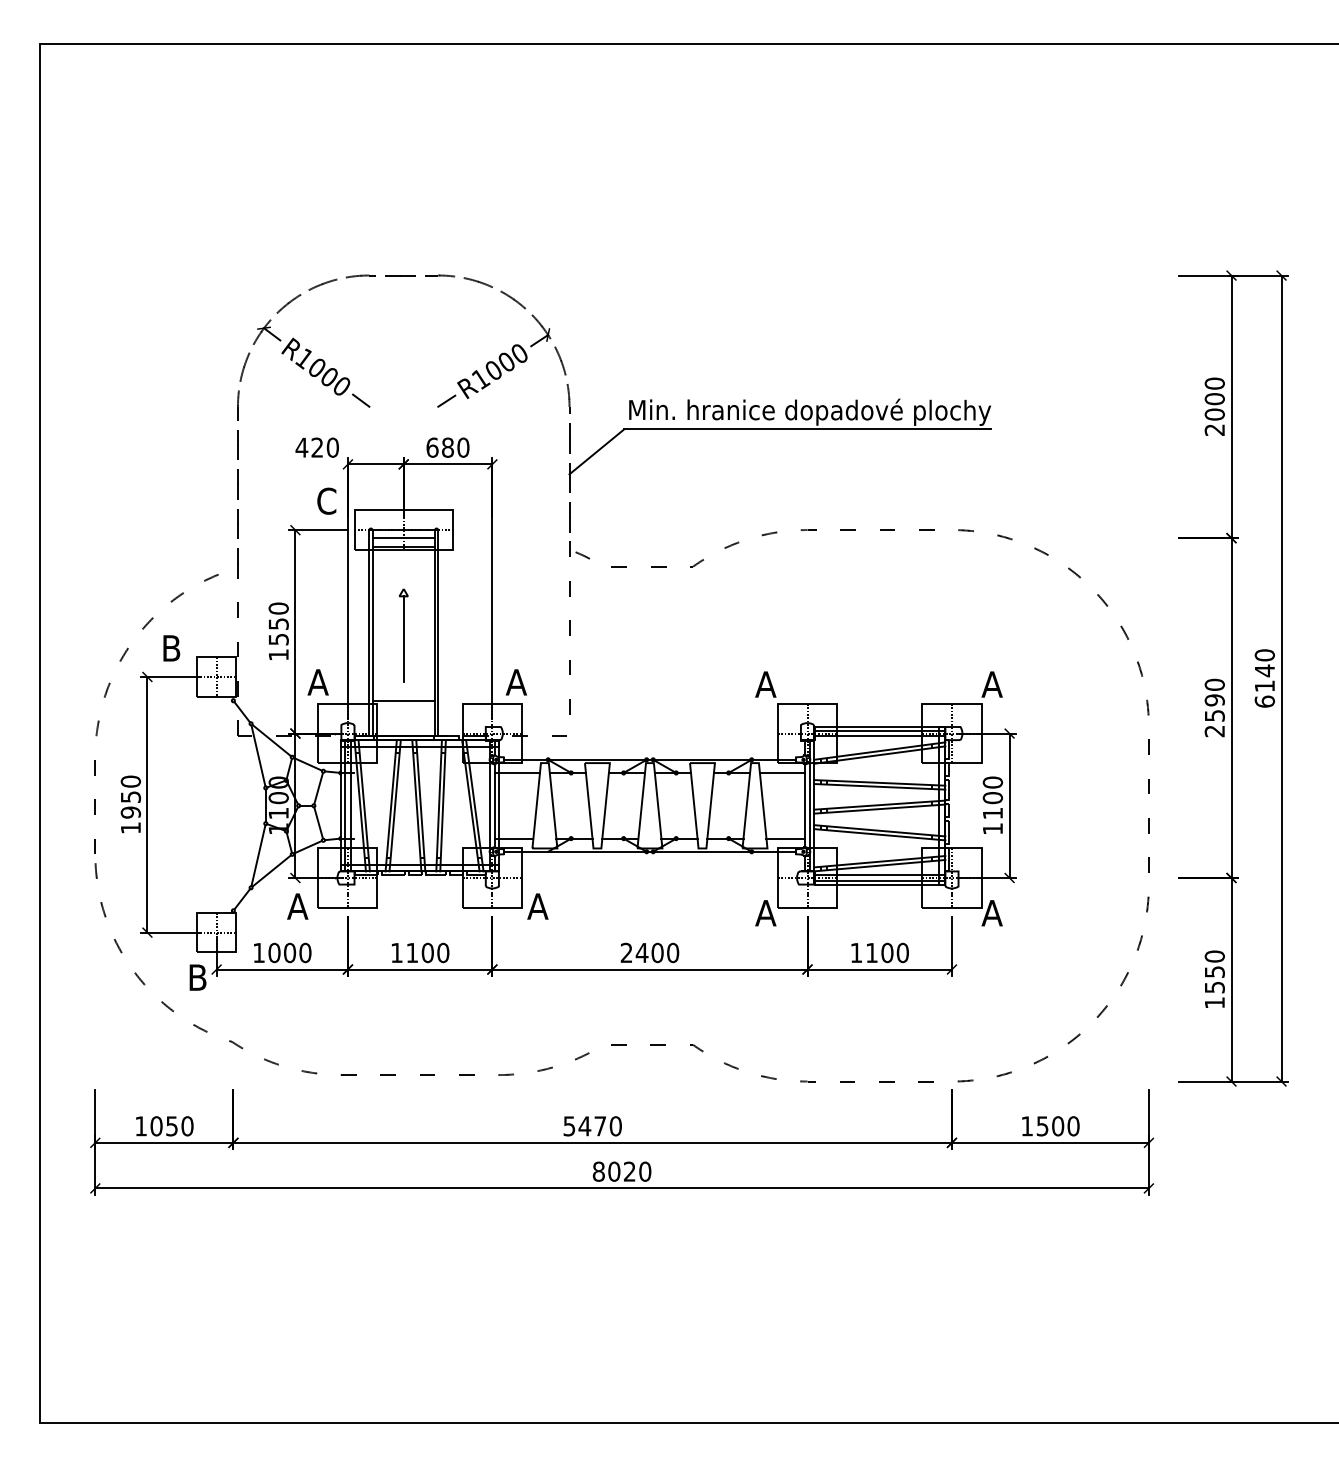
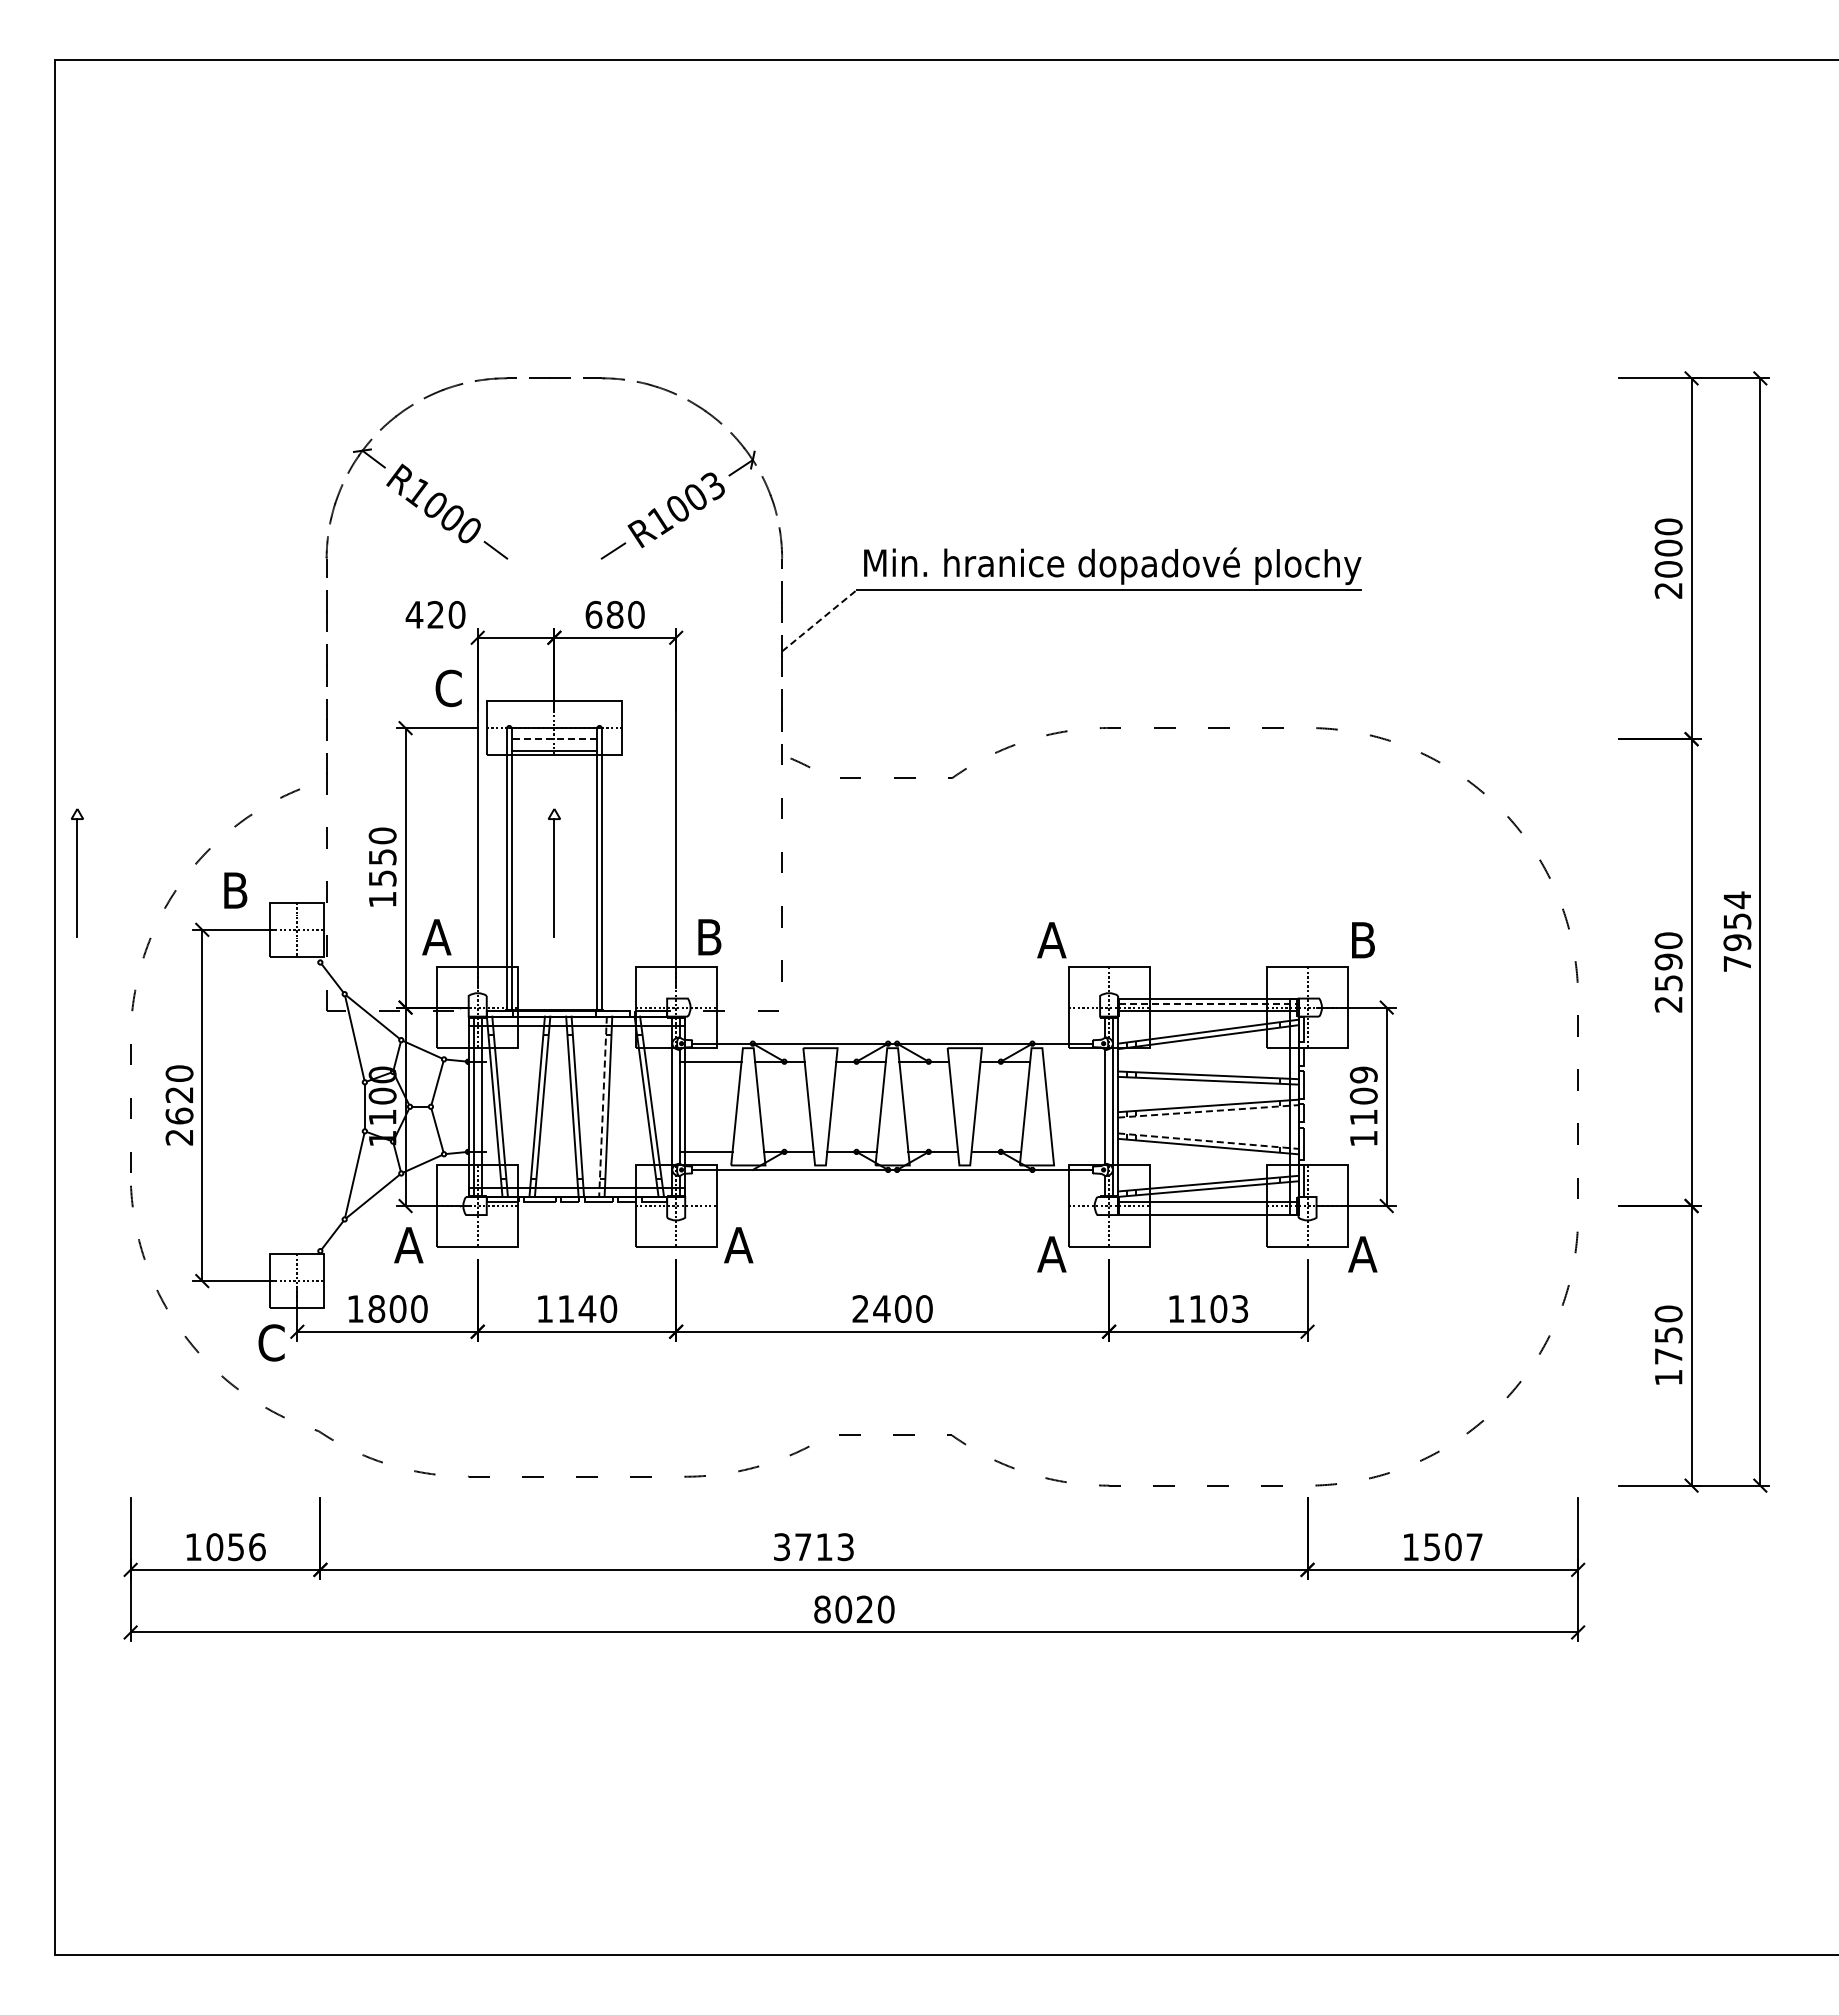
text: (518, 354) -> (712, 486), R1000 -> R1003
line: (596, 451) -> (819, 620), solid -> dashed
line: (403, 538) -> (554, 739), solid -> dashed
part: (55, 635) -> (76, 872), added
text: (1264, 678) -> (1737, 931), 6140 -> 7954
text: (515, 682) -> (708, 937), A -> B
text: (991, 684) -> (1362, 940), A -> B
line: (403, 700) -> (554, 962), removed
line: (879, 730) -> (1208, 1003), solid -> dashed
line: (782, 772) -> (1074, 1061), removed
text: (992, 782) -> (1363, 1074), 1100 -> 1109
line: (439, 806) -> (603, 1107), solid -> dashed
line: (879, 809) -> (1208, 1111), solid -> dashed
text: (130, 812) -> (179, 1116), 1950 -> 2620
line: (879, 831) -> (1208, 1141), solid -> dashed
line: (785, 838) -> (1078, 1151), removed
line: (879, 880) -> (1208, 1209), removed
text: (274, 952) -> (376, 1308), 1000 -> 1800
text: (427, 952) -> (587, 1308), 1100 -> 1140
text: (902, 952) -> (1239, 1308), 1100 -> 1103
text: (197, 977) -> (271, 1342), B -> C
text: (1214, 987) -> (1668, 1356), 1550 -> 1750
text: (187, 1125) -> (257, 1546), 1050 -> 1056
text: (593, 1126) -> (814, 1547), 5470 -> 3713
text: (1073, 1126) -> (1474, 1547), 1500 -> 1507

